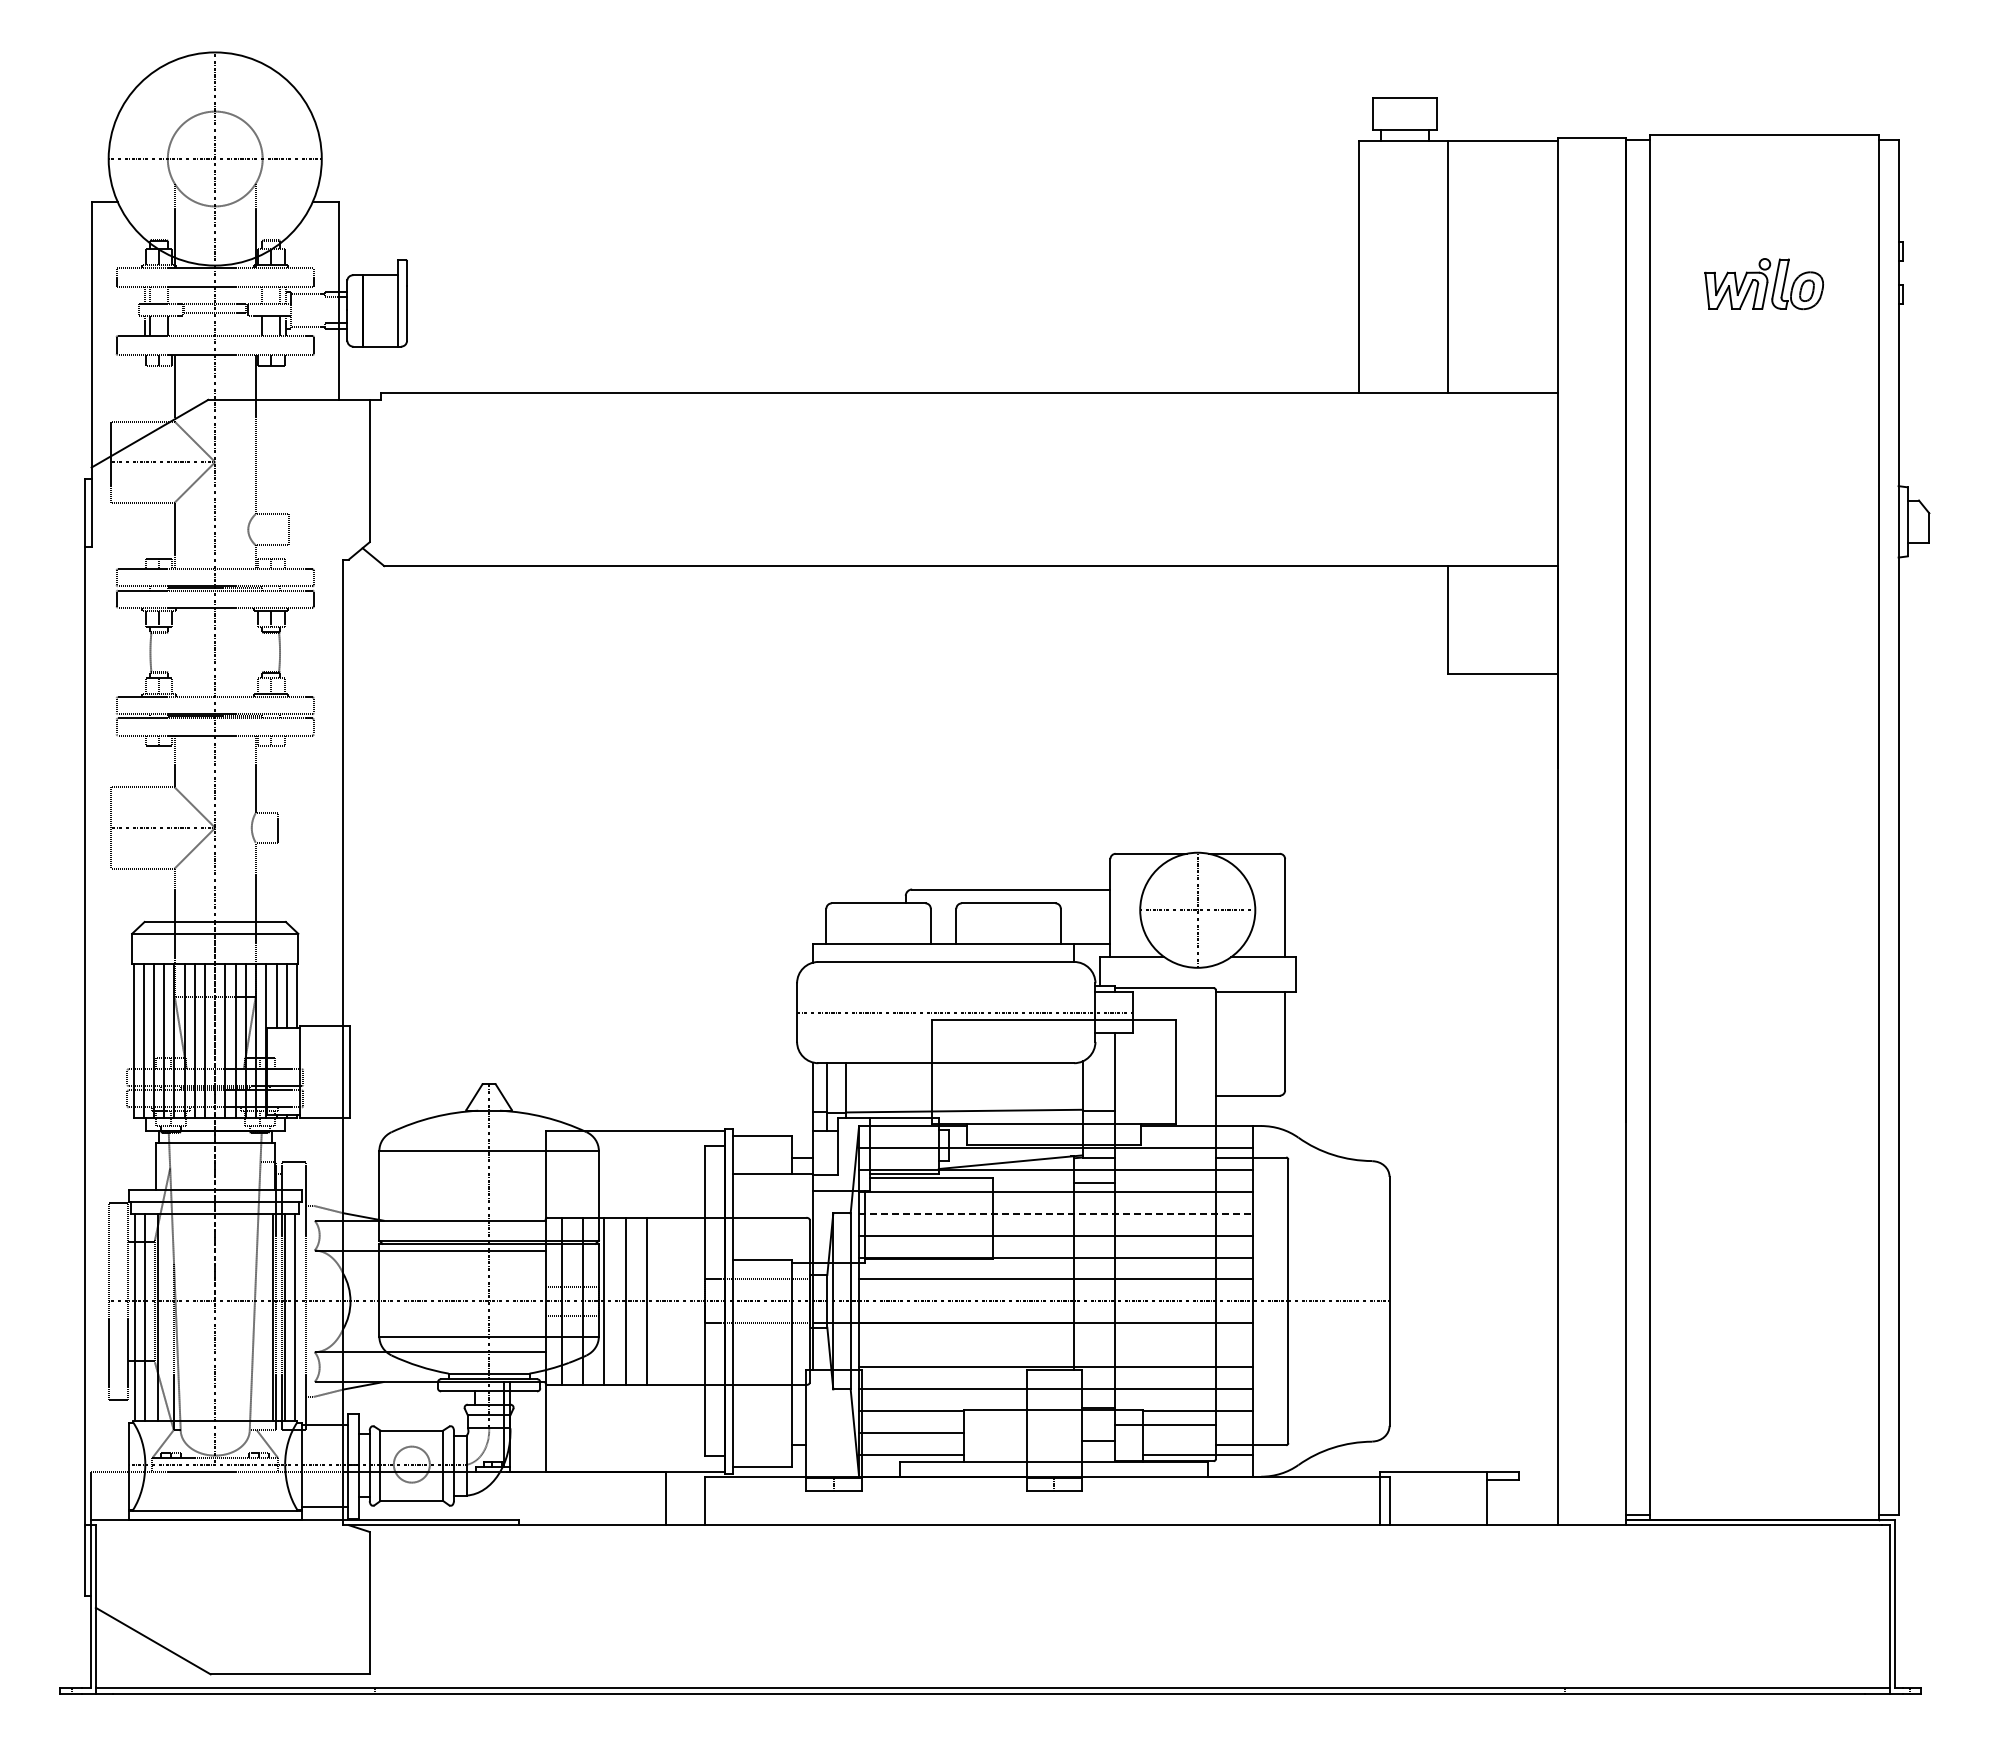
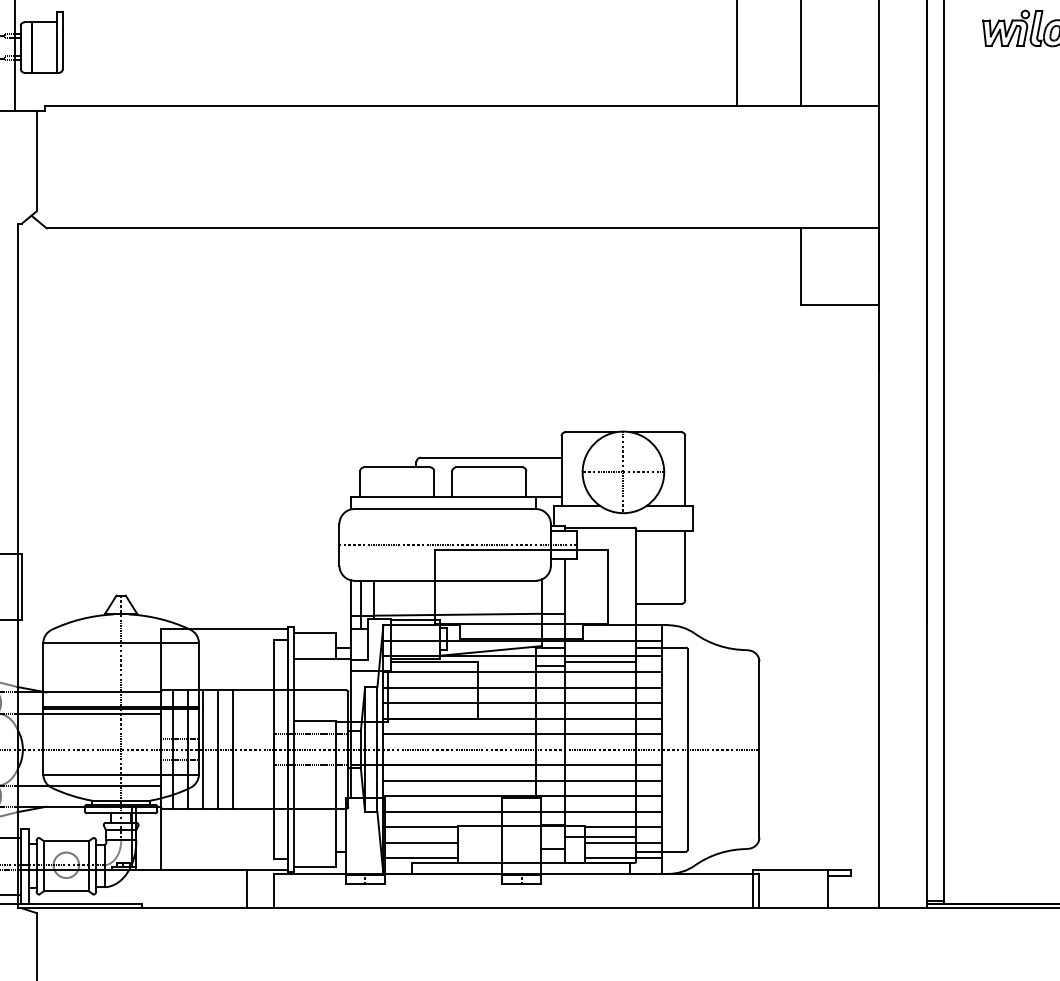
line: (1164, 1178) -> (599, 662), added
line: (1055, 1213) -> (522, 687), dashed -> solid
line: (1055, 1345) -> (522, 780), added
line: (1197, 1432) -> (623, 842), added

